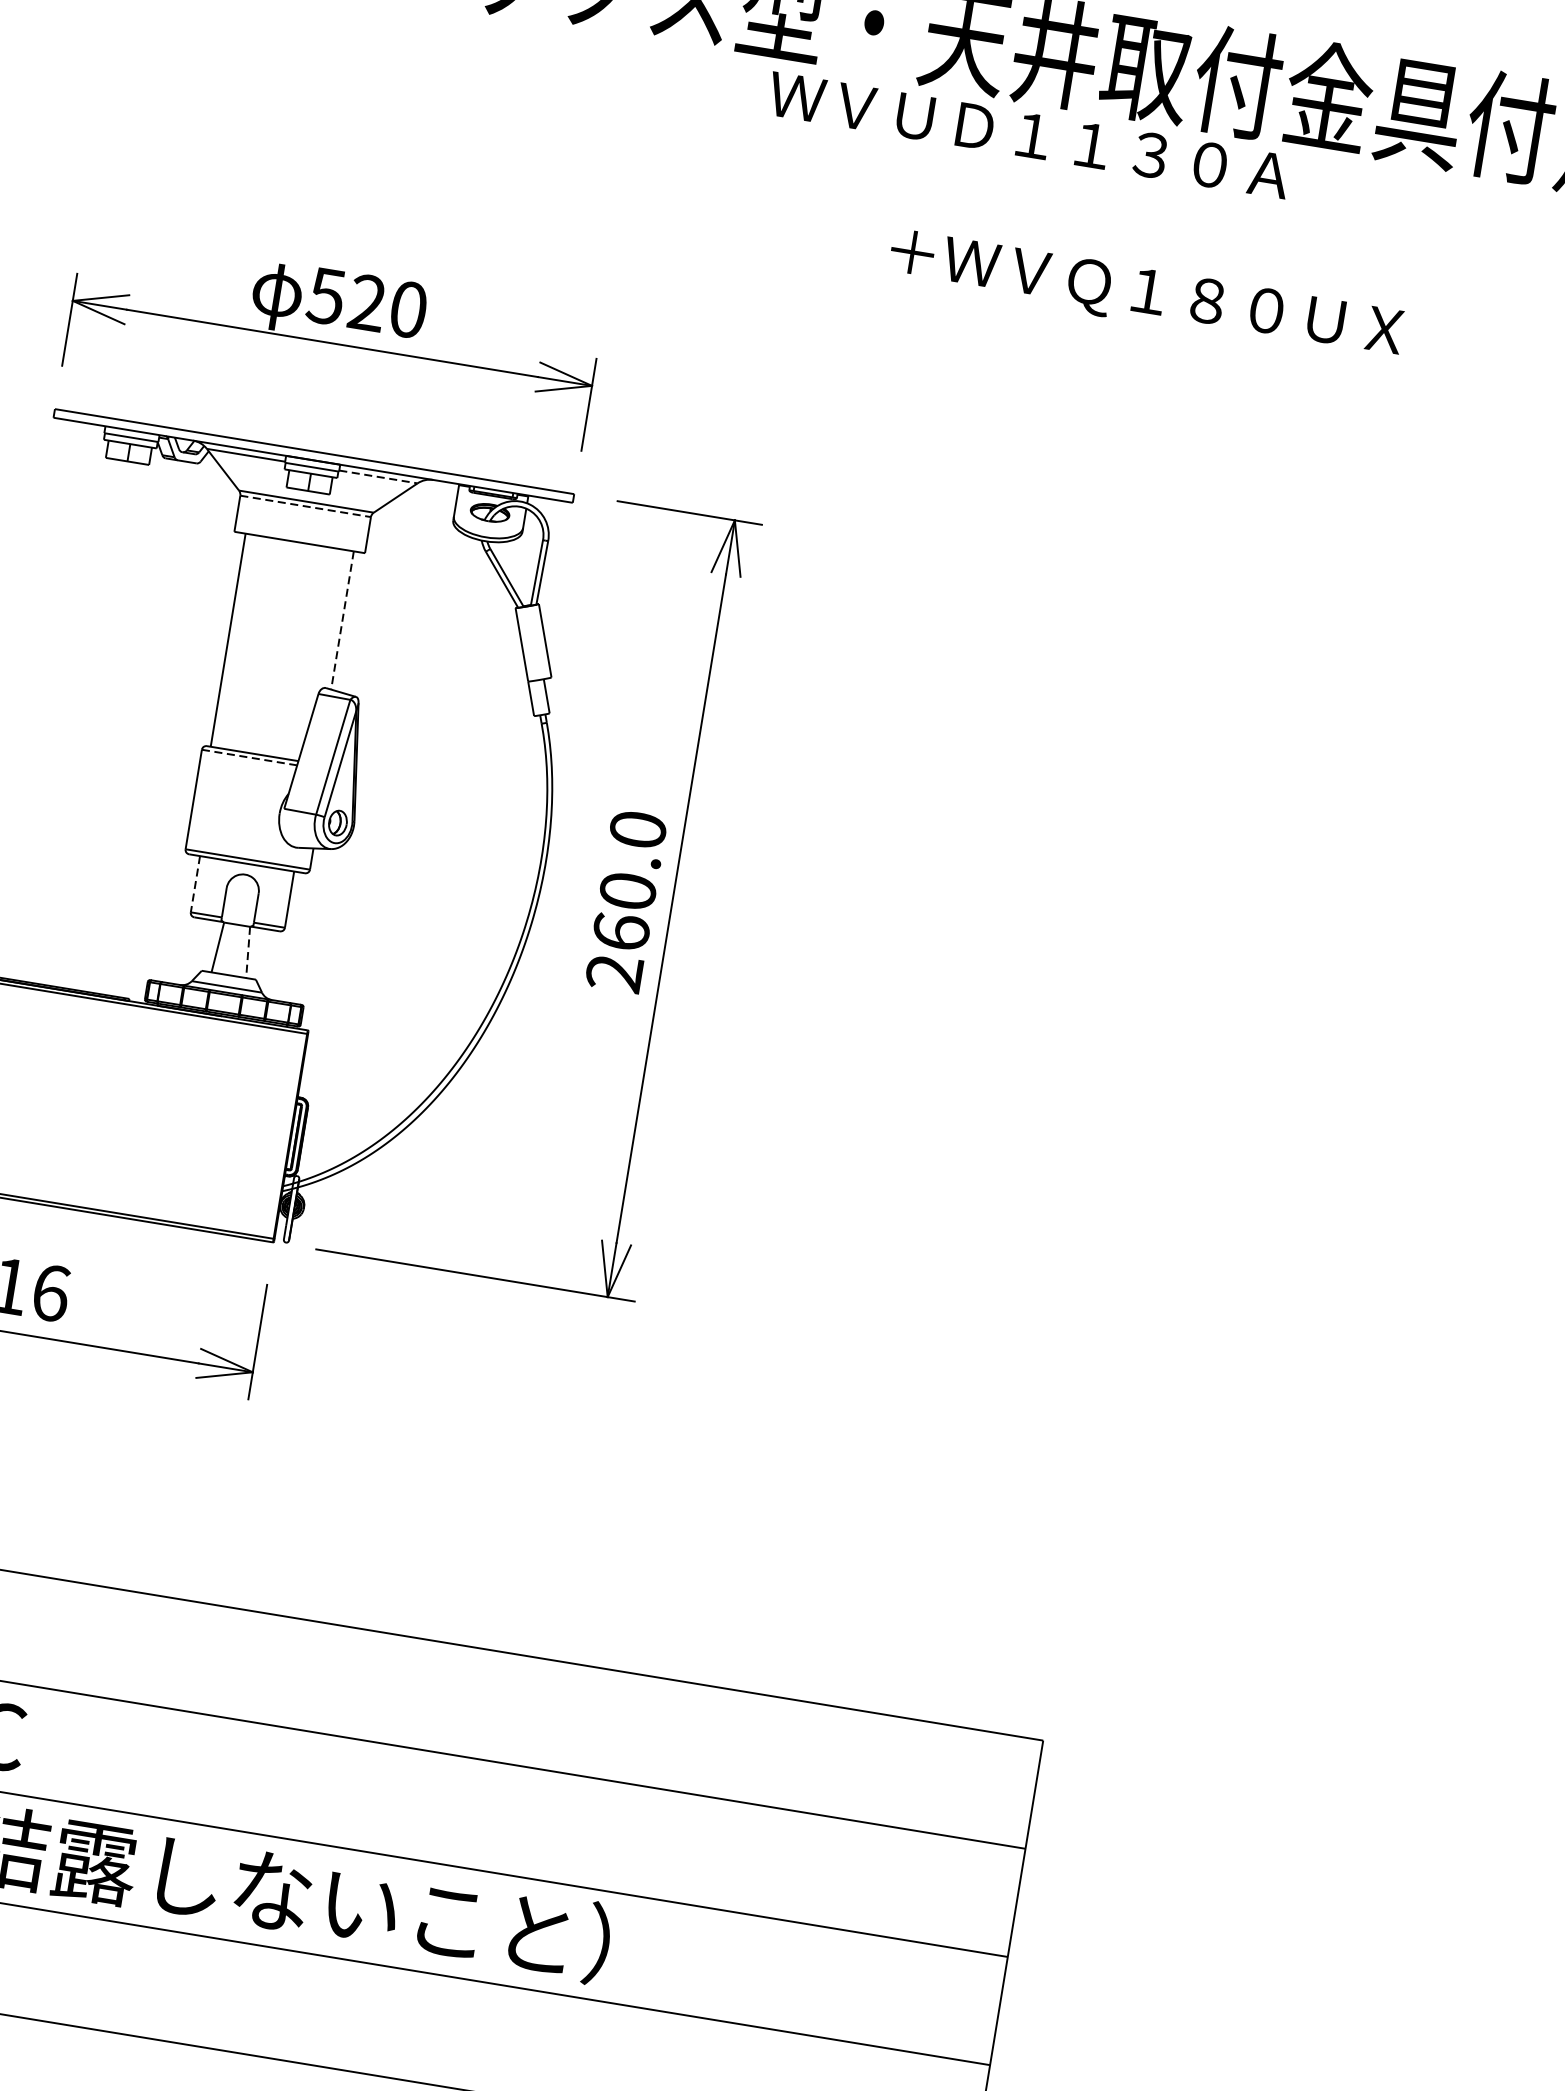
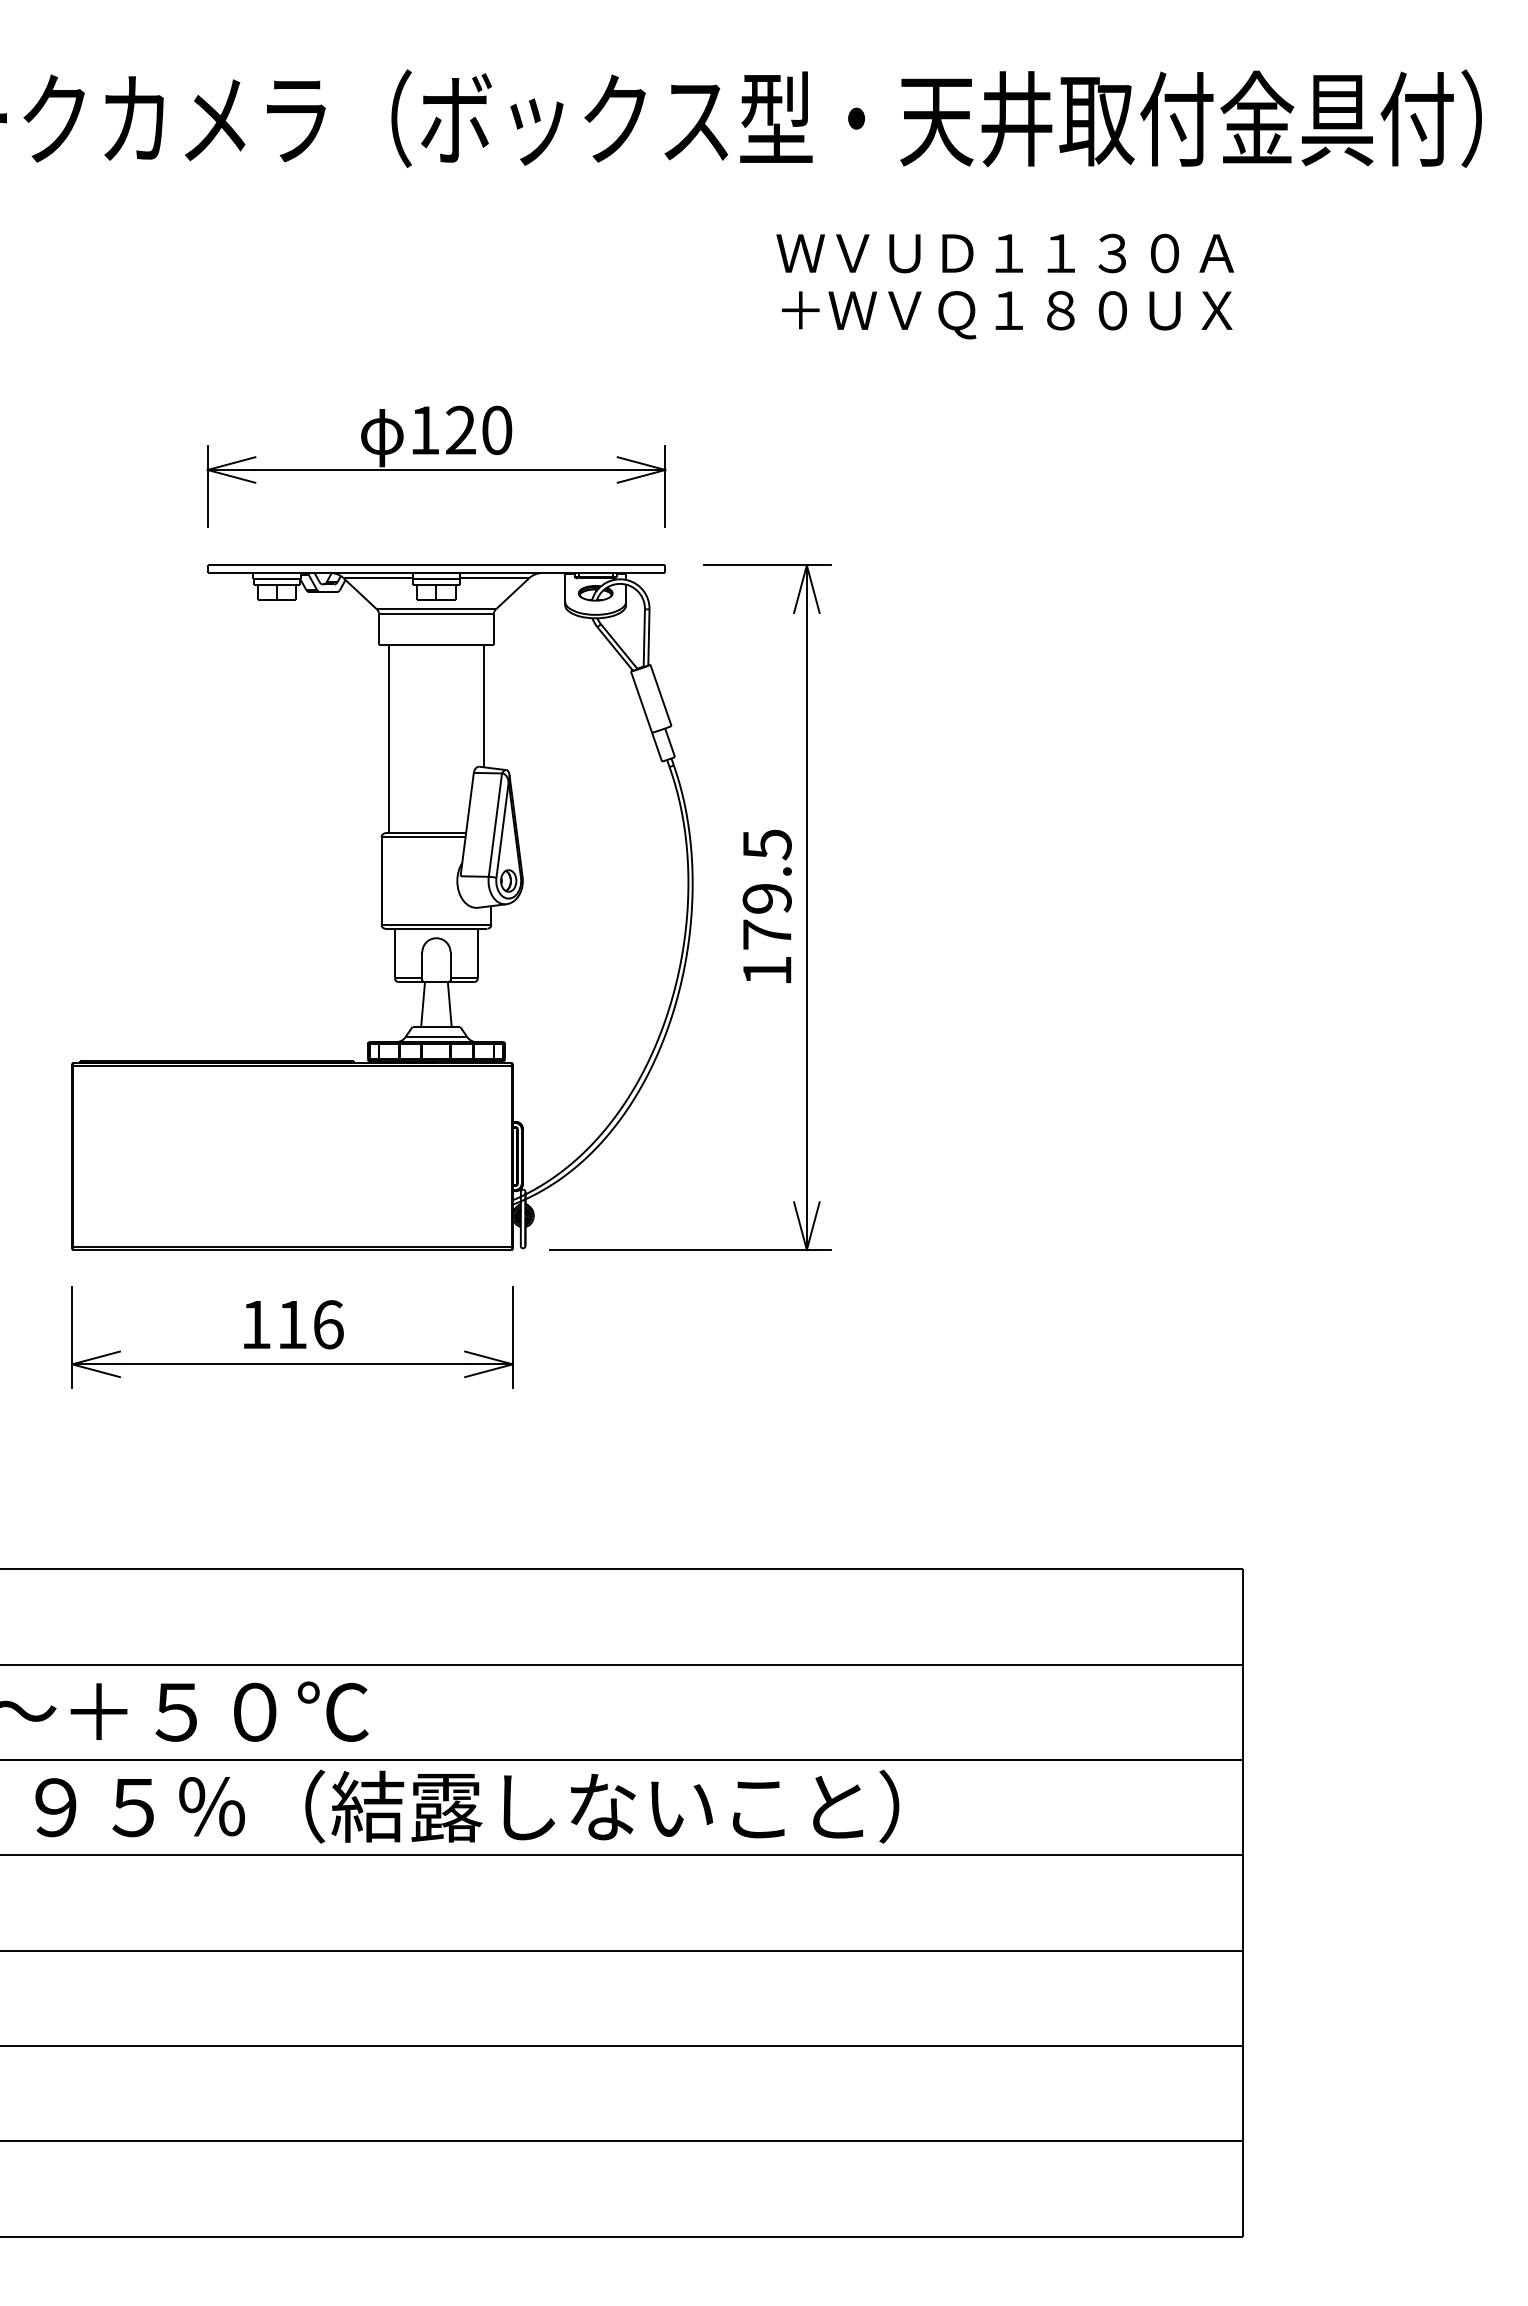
text: (1029, 135) -> (1005, 253), moved
text: (326, 296) -> (424, 430), 520 -> 120
text: (1146, 296) -> (1007, 315), moved
line: (378, 477) -> (494, 578), dashed -> solid
line: (305, 506) -> (436, 613), dashed -> solid
line: (342, 620) -> (484, 706), dashed -> solid
line: (249, 757) -> (423, 837), dashed -> solid
line: (194, 884) -> (394, 953), dashed -> solid
text: (625, 901) -> (766, 907), 260.0 -> 179.5
line: (247, 953) -> (449, 1005), dashed -> solid

